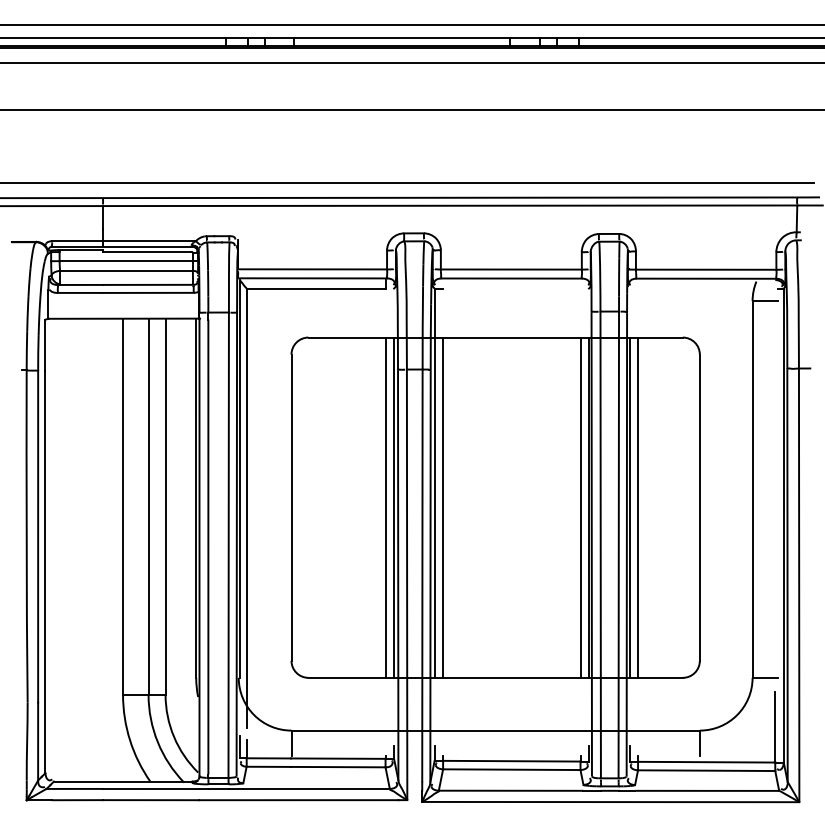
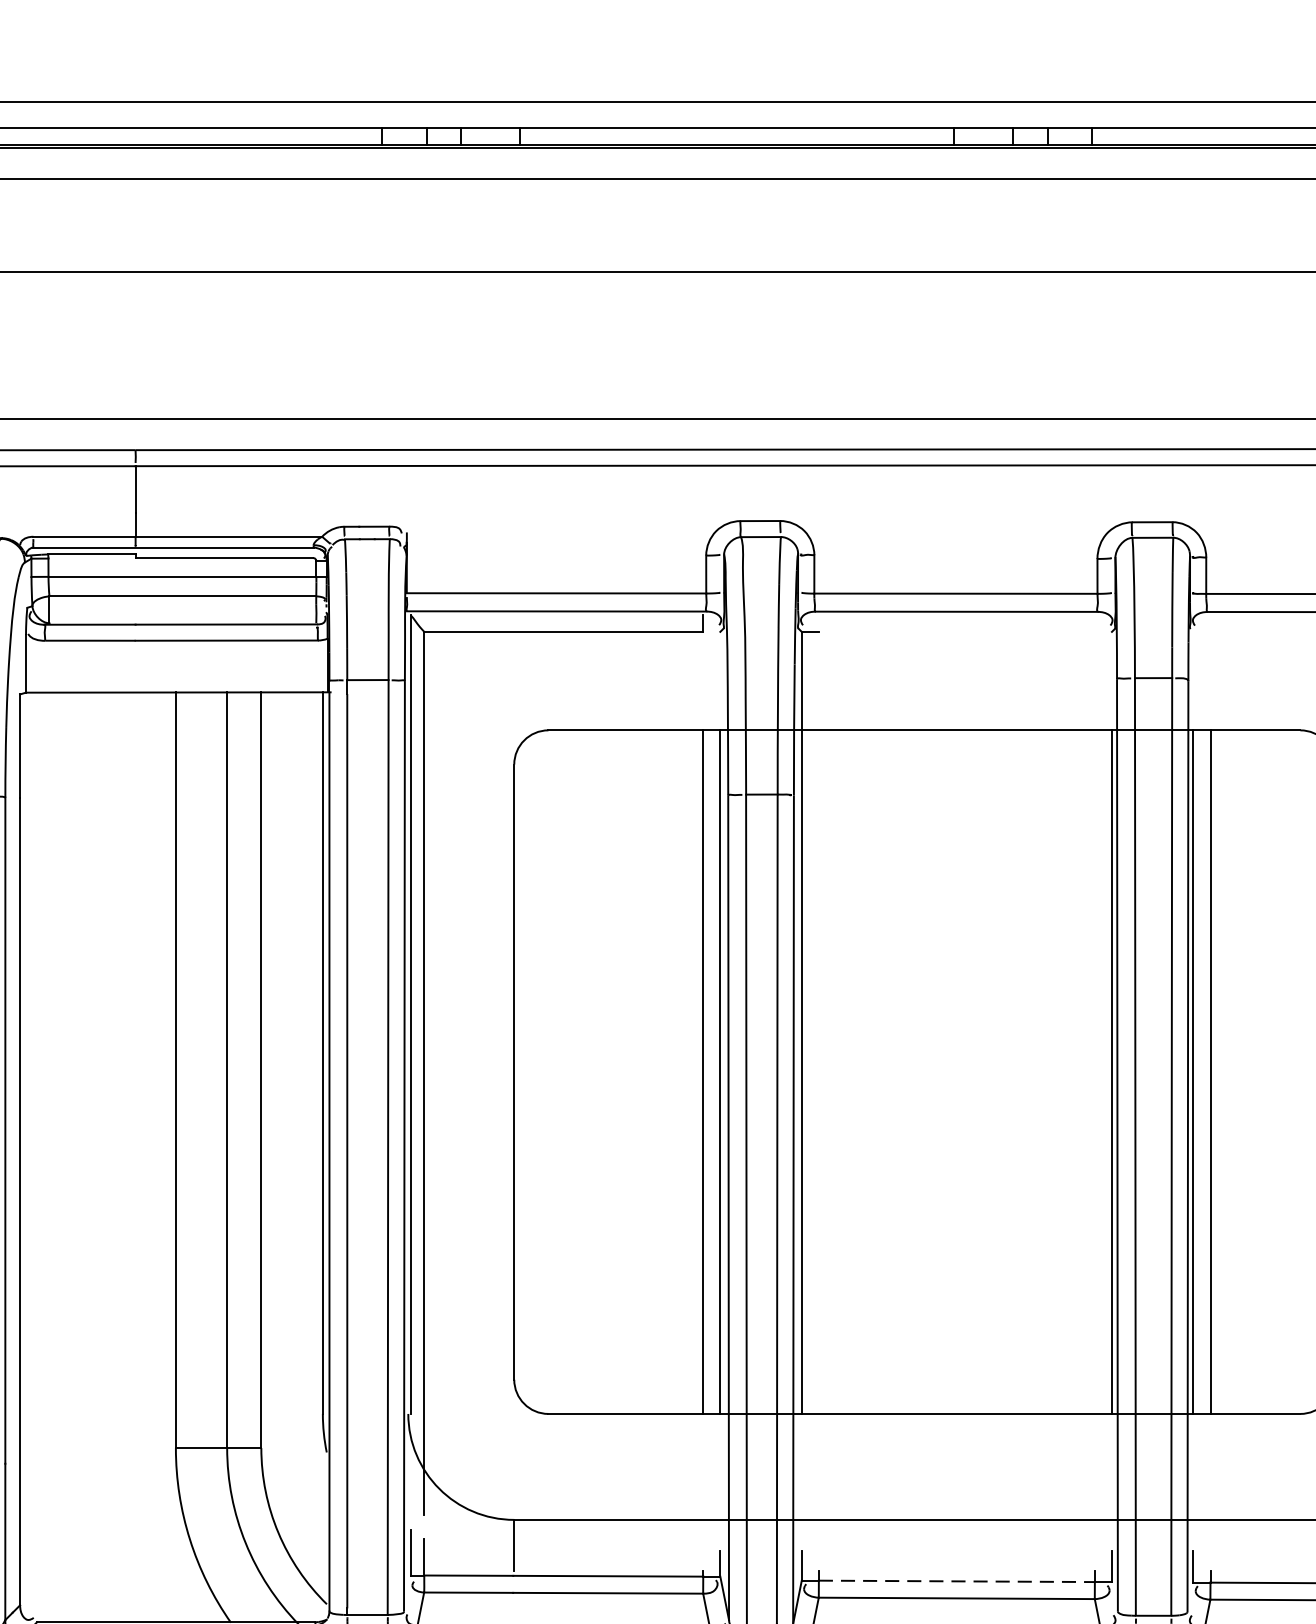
line: (443, 507) -> (819, 1071), removed
line: (580, 507) -> (1094, 1071), removed
line: (511, 761) -> (956, 1581), solid -> dashed

